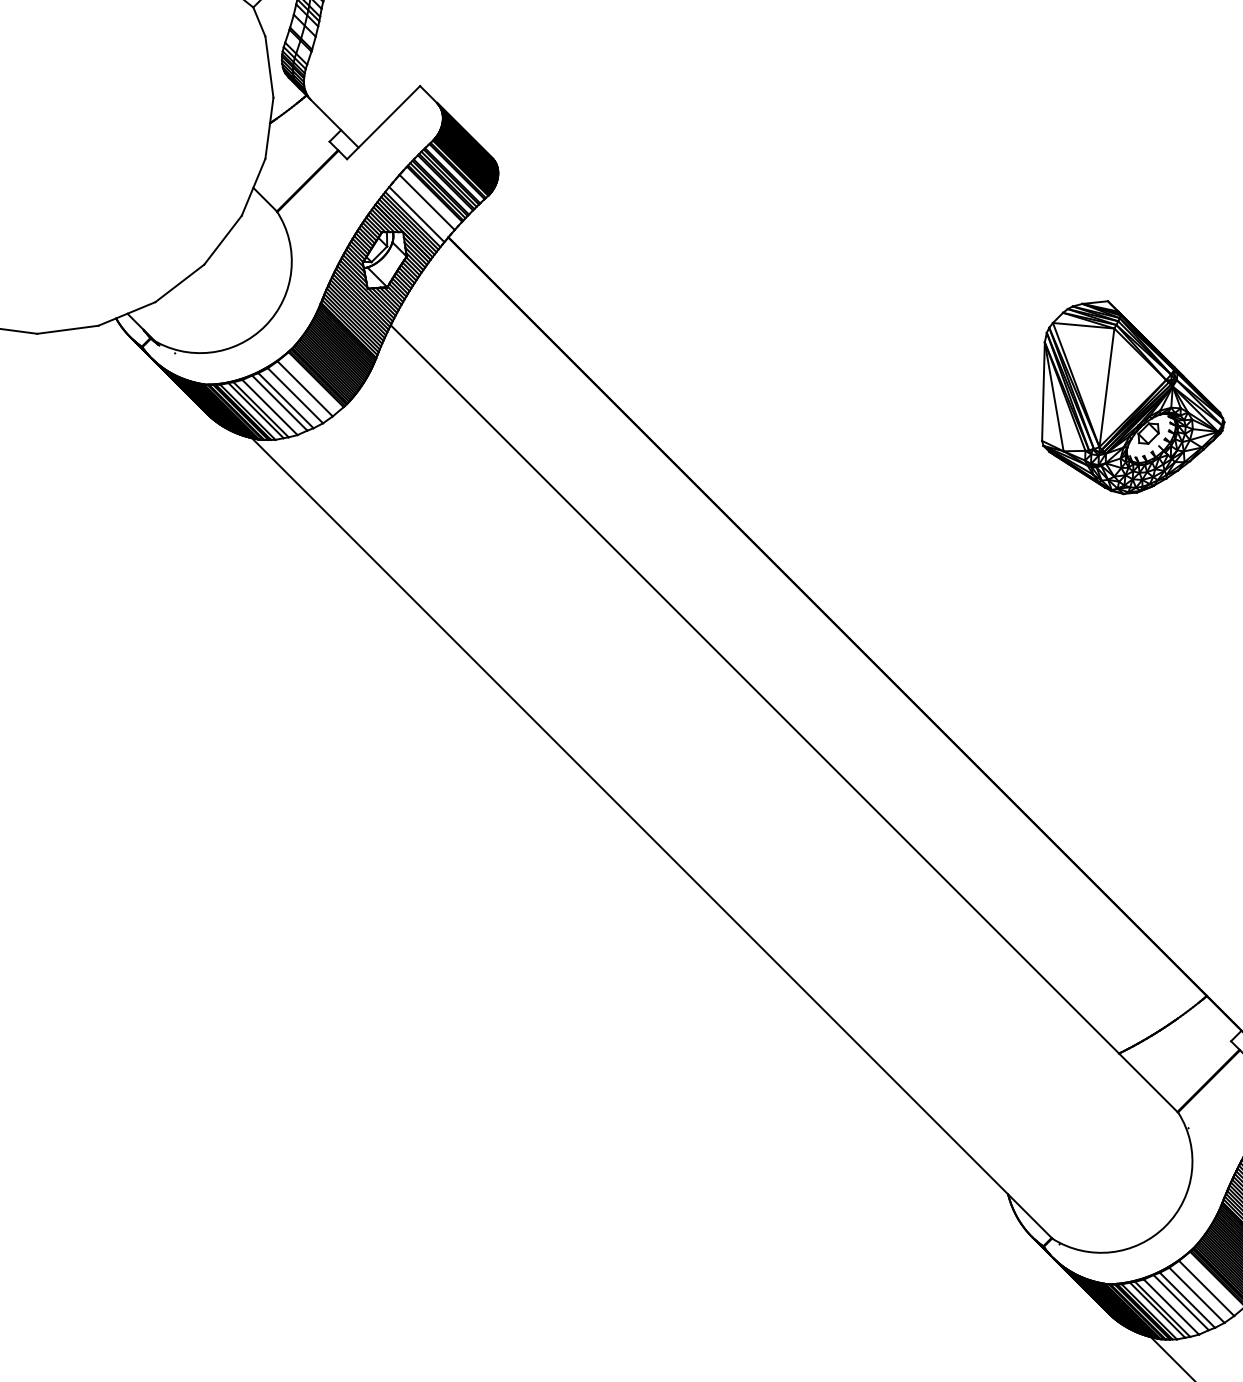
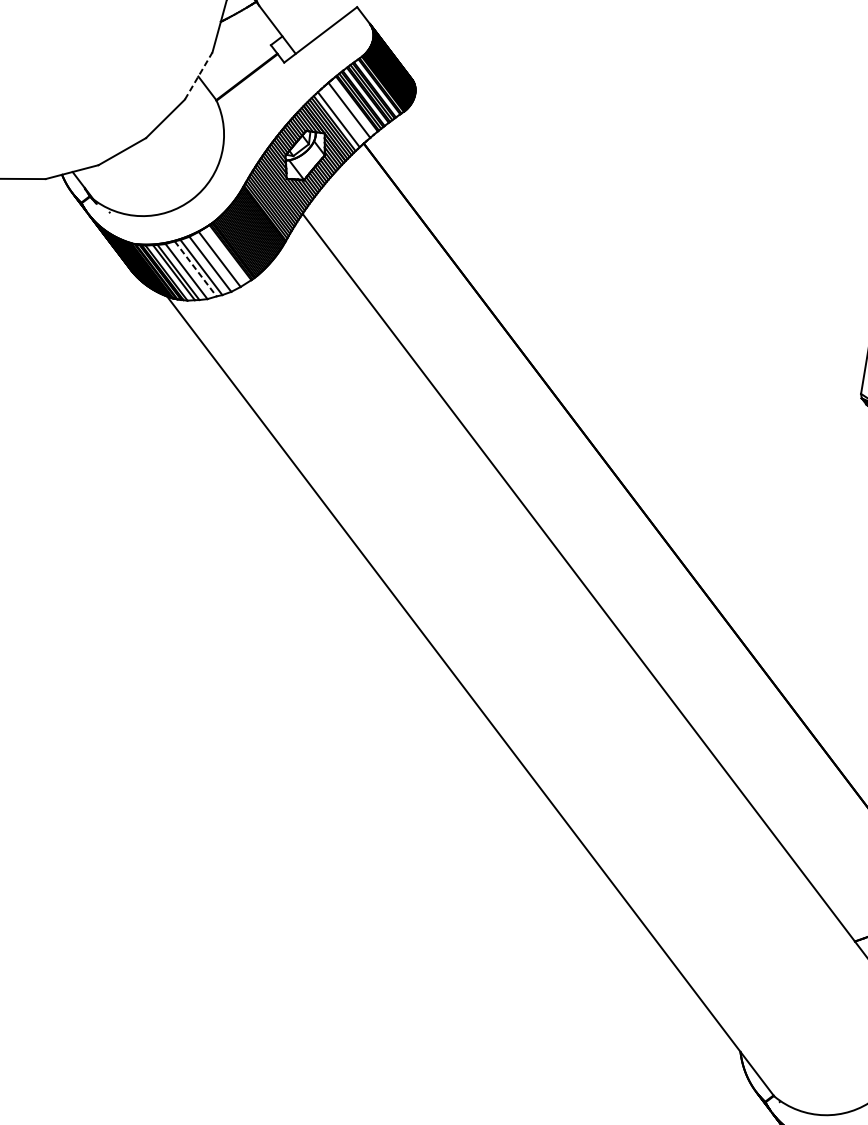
line: (253, 187) -> (198, 76), solid -> dashed
line: (279, 403) -> (195, 269), solid -> dashed

